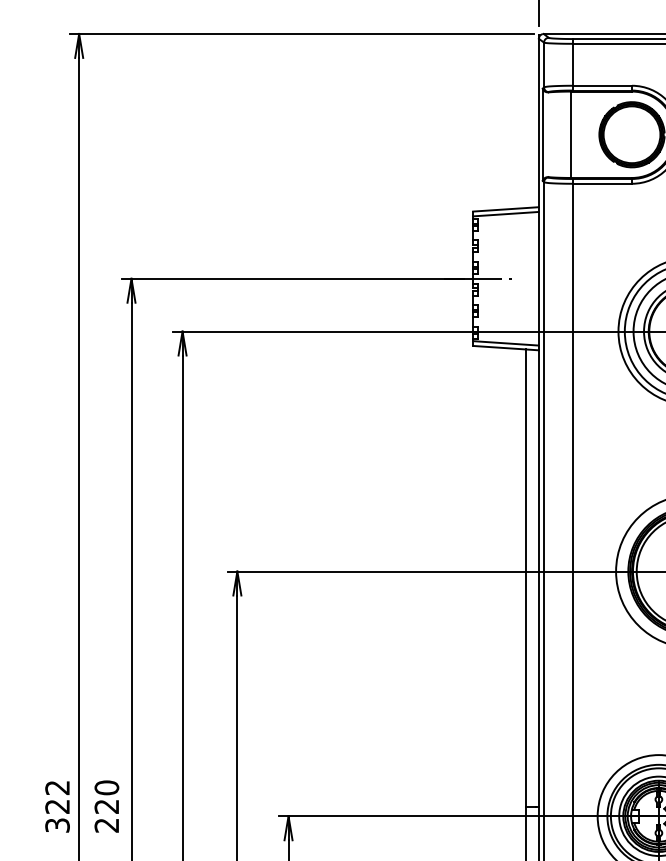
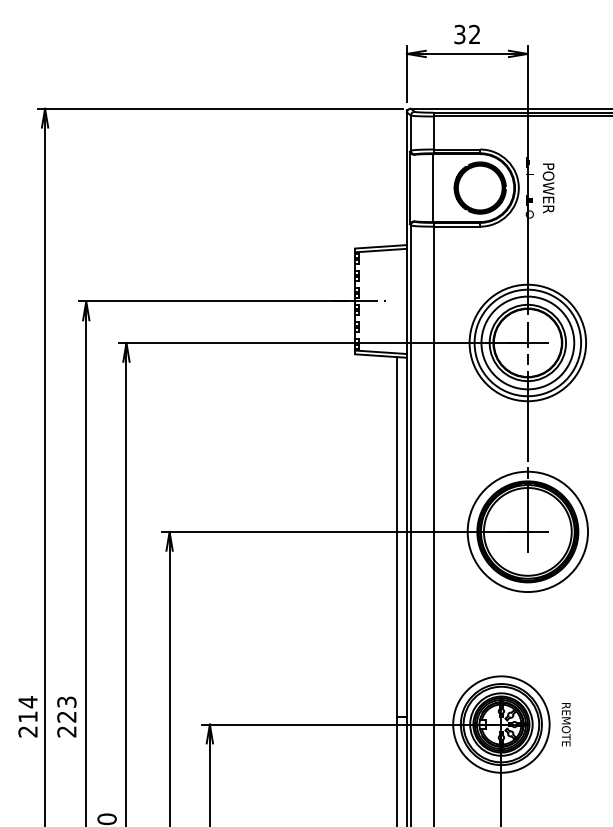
text: (106, 787) -> (66, 701), 220 -> 223
text: (56, 806) -> (27, 716), 322 -> 214

